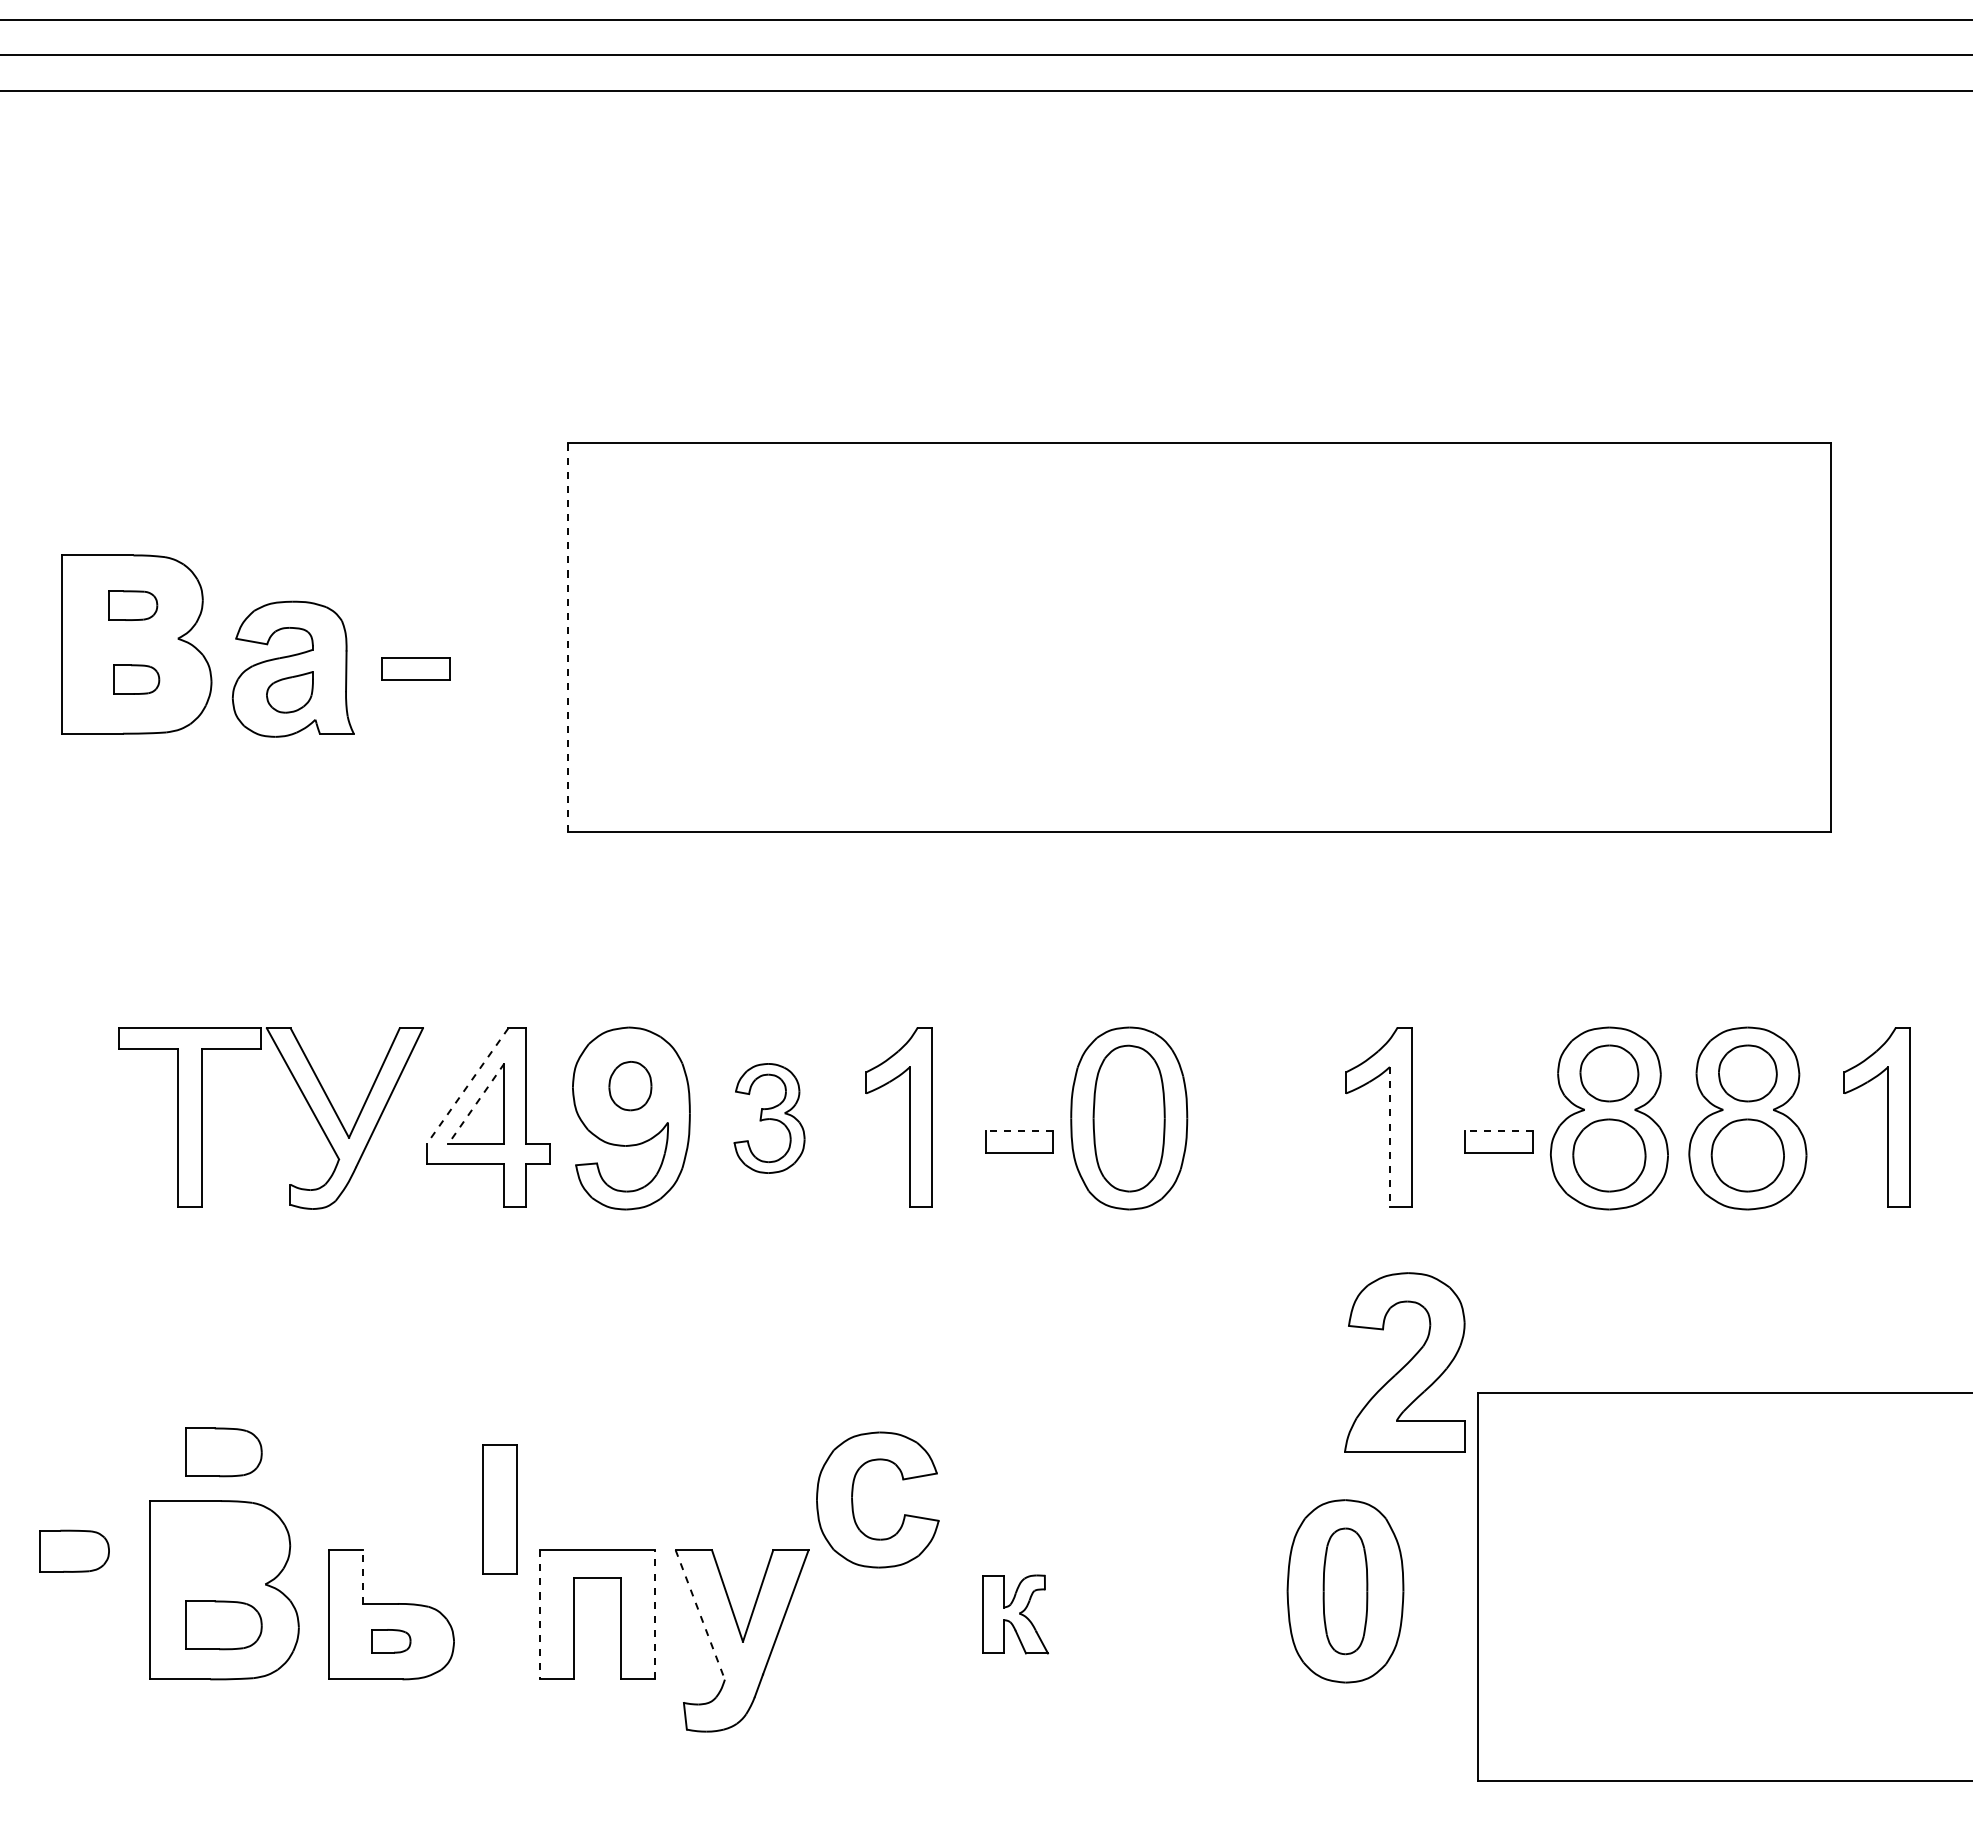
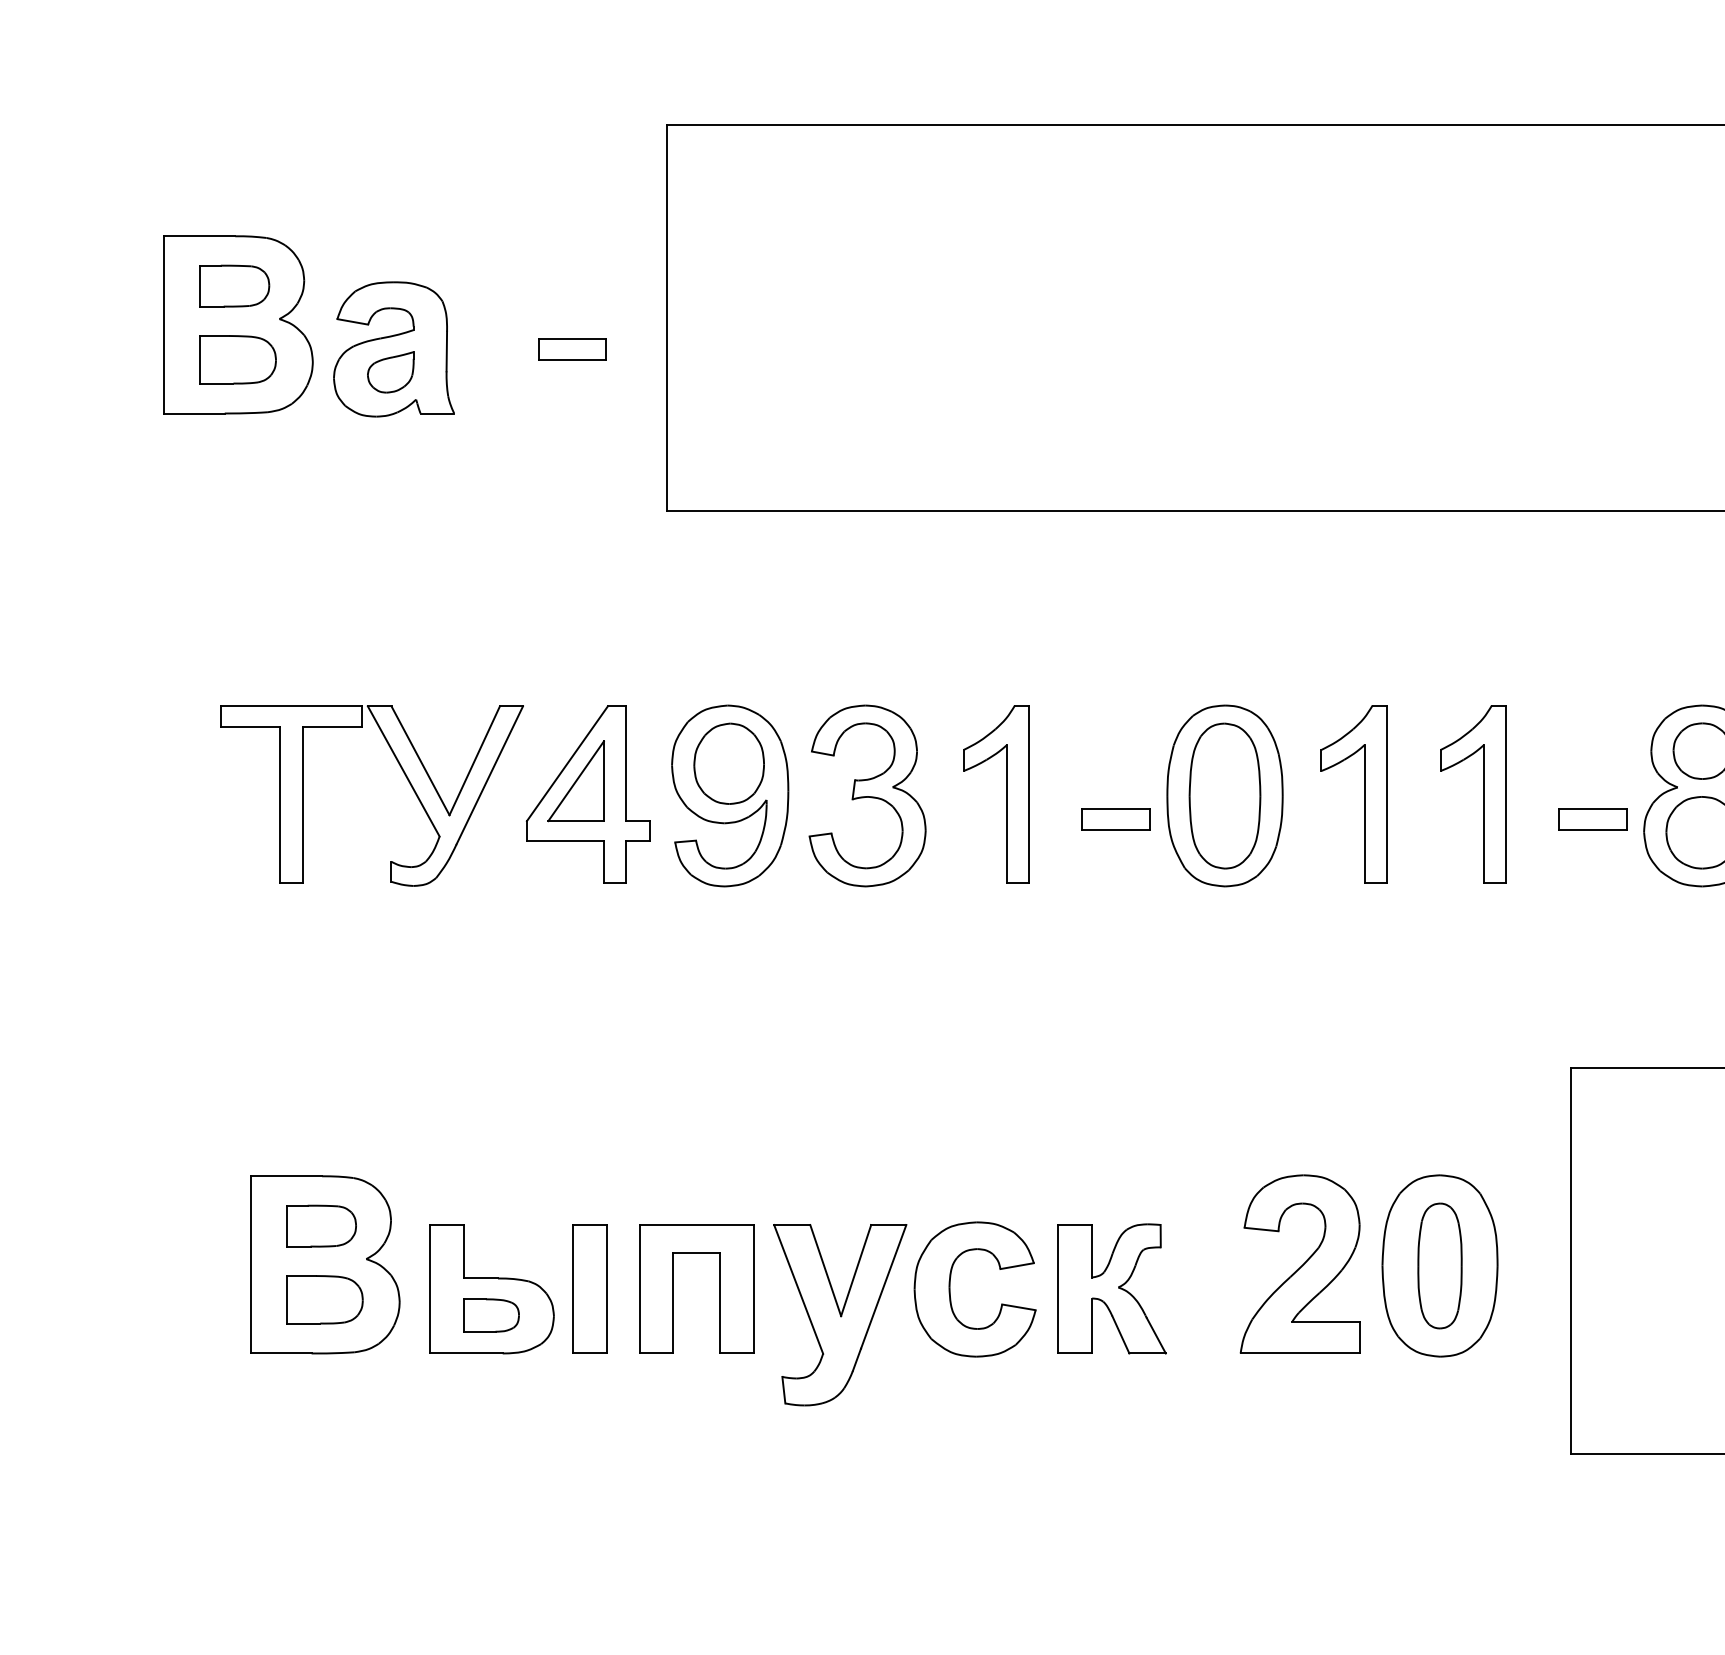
part: (132, 605) -> (234, 286), size x1.43
line: (567, 638) -> (666, 318), dashed -> solid
part: (415, 668) -> (572, 348), moved
part: (136, 679) -> (238, 359), size x1.67
part: (630, 1085) -> (729, 763), size x1.67
line: (467, 1086) -> (567, 764), dashed -> solid
line: (476, 1103) -> (576, 781), dashed -> solid
part: (1269, 1117) -> (1364, 794), added
part: (769, 1118) -> (867, 795), size x1.67
line: (1019, 1131) -> (1115, 808), dashed -> solid
line: (1499, 1131) -> (1593, 808), dashed -> solid
line: (1389, 1136) -> (1483, 813), dashed -> solid
part: (1404, 1362) -> (1299, 1264), moved
part: (223, 1452) -> (324, 1127), removed
part: (853, 1501) -> (950, 1290), moved
part: (499, 1509) -> (590, 1288), moved
part: (74, 1550) -> (321, 1225), moved
line: (363, 1577) -> (463, 1252), dashed -> solid
line: (540, 1614) -> (639, 1288), dashed -> solid
line: (654, 1614) -> (753, 1288), dashed -> solid
part: (1015, 1614) -> (1111, 1288), size x1.67
line: (700, 1615) -> (798, 1289), dashed -> solid
part: (390, 1641) -> (490, 1315), size x1.43

